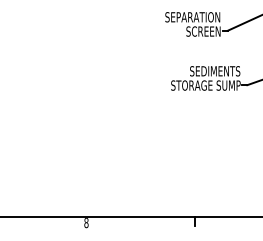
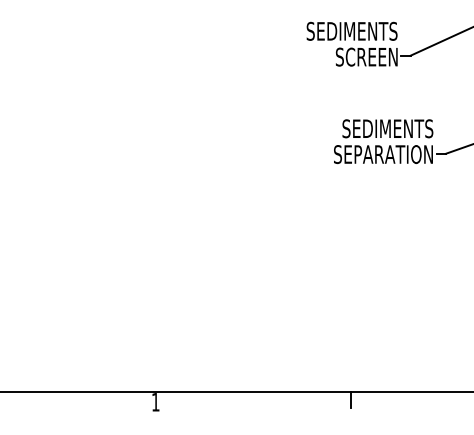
text: (192, 17) -> (346, 31), SEPARATION -> SEDIMENTS
text: (205, 85) -> (370, 154), STORAGE SUMP -> SEPARATION
text: (86, 223) -> (155, 403), 8 -> 1

